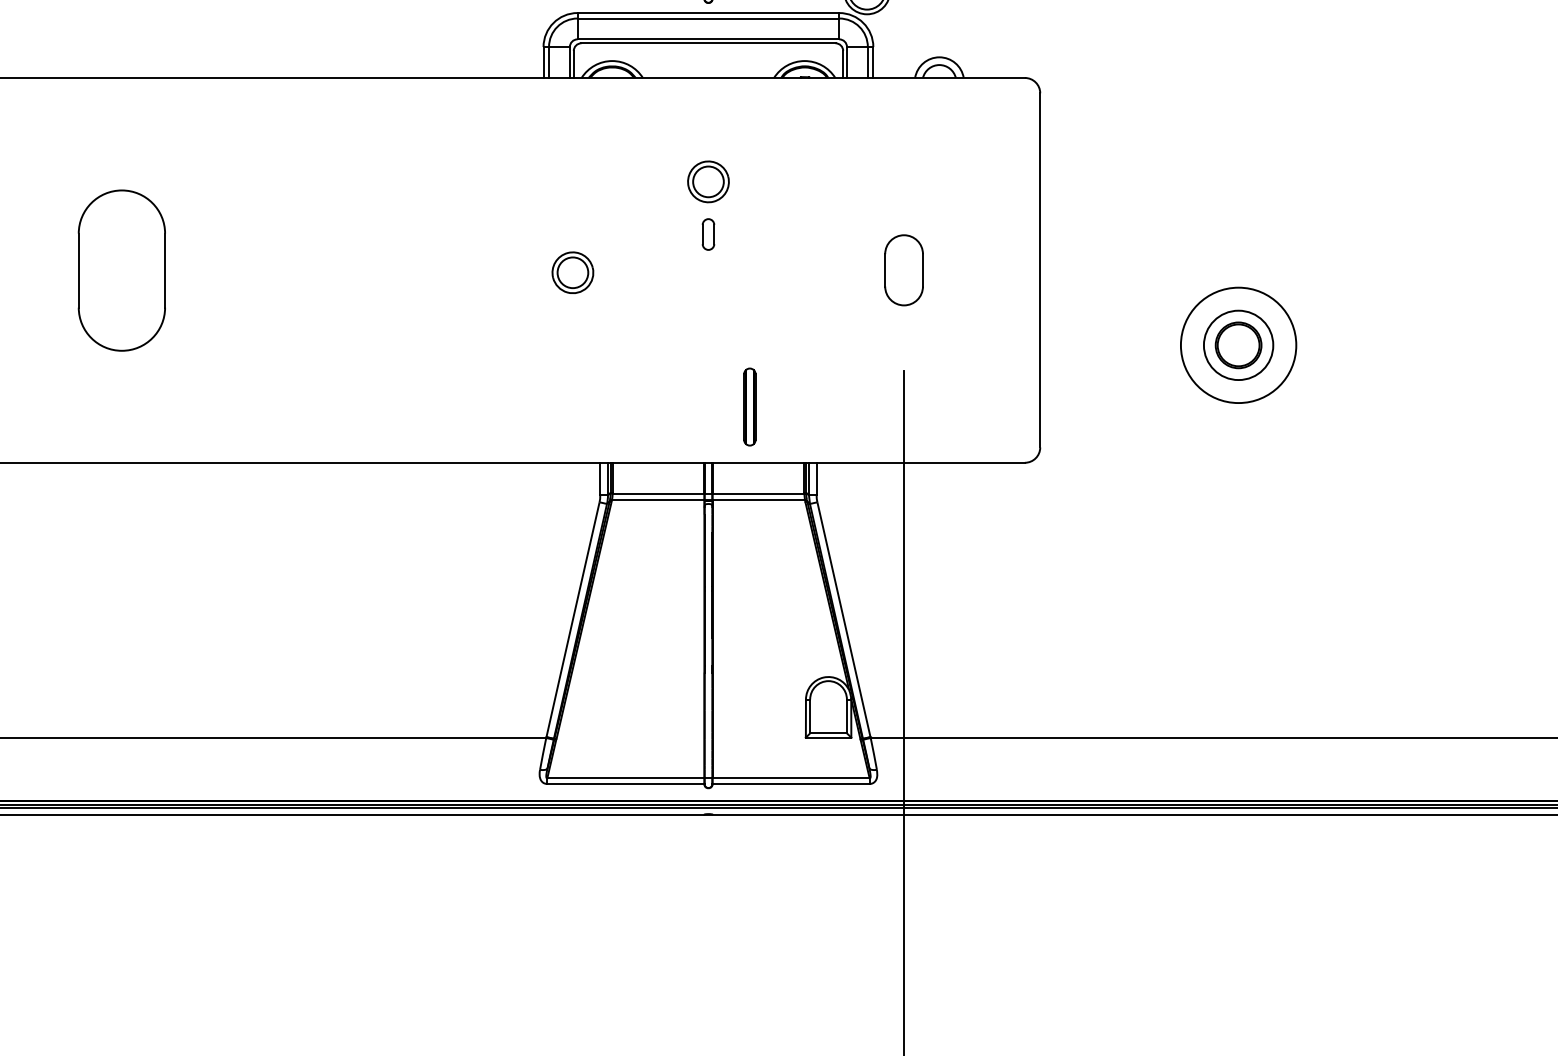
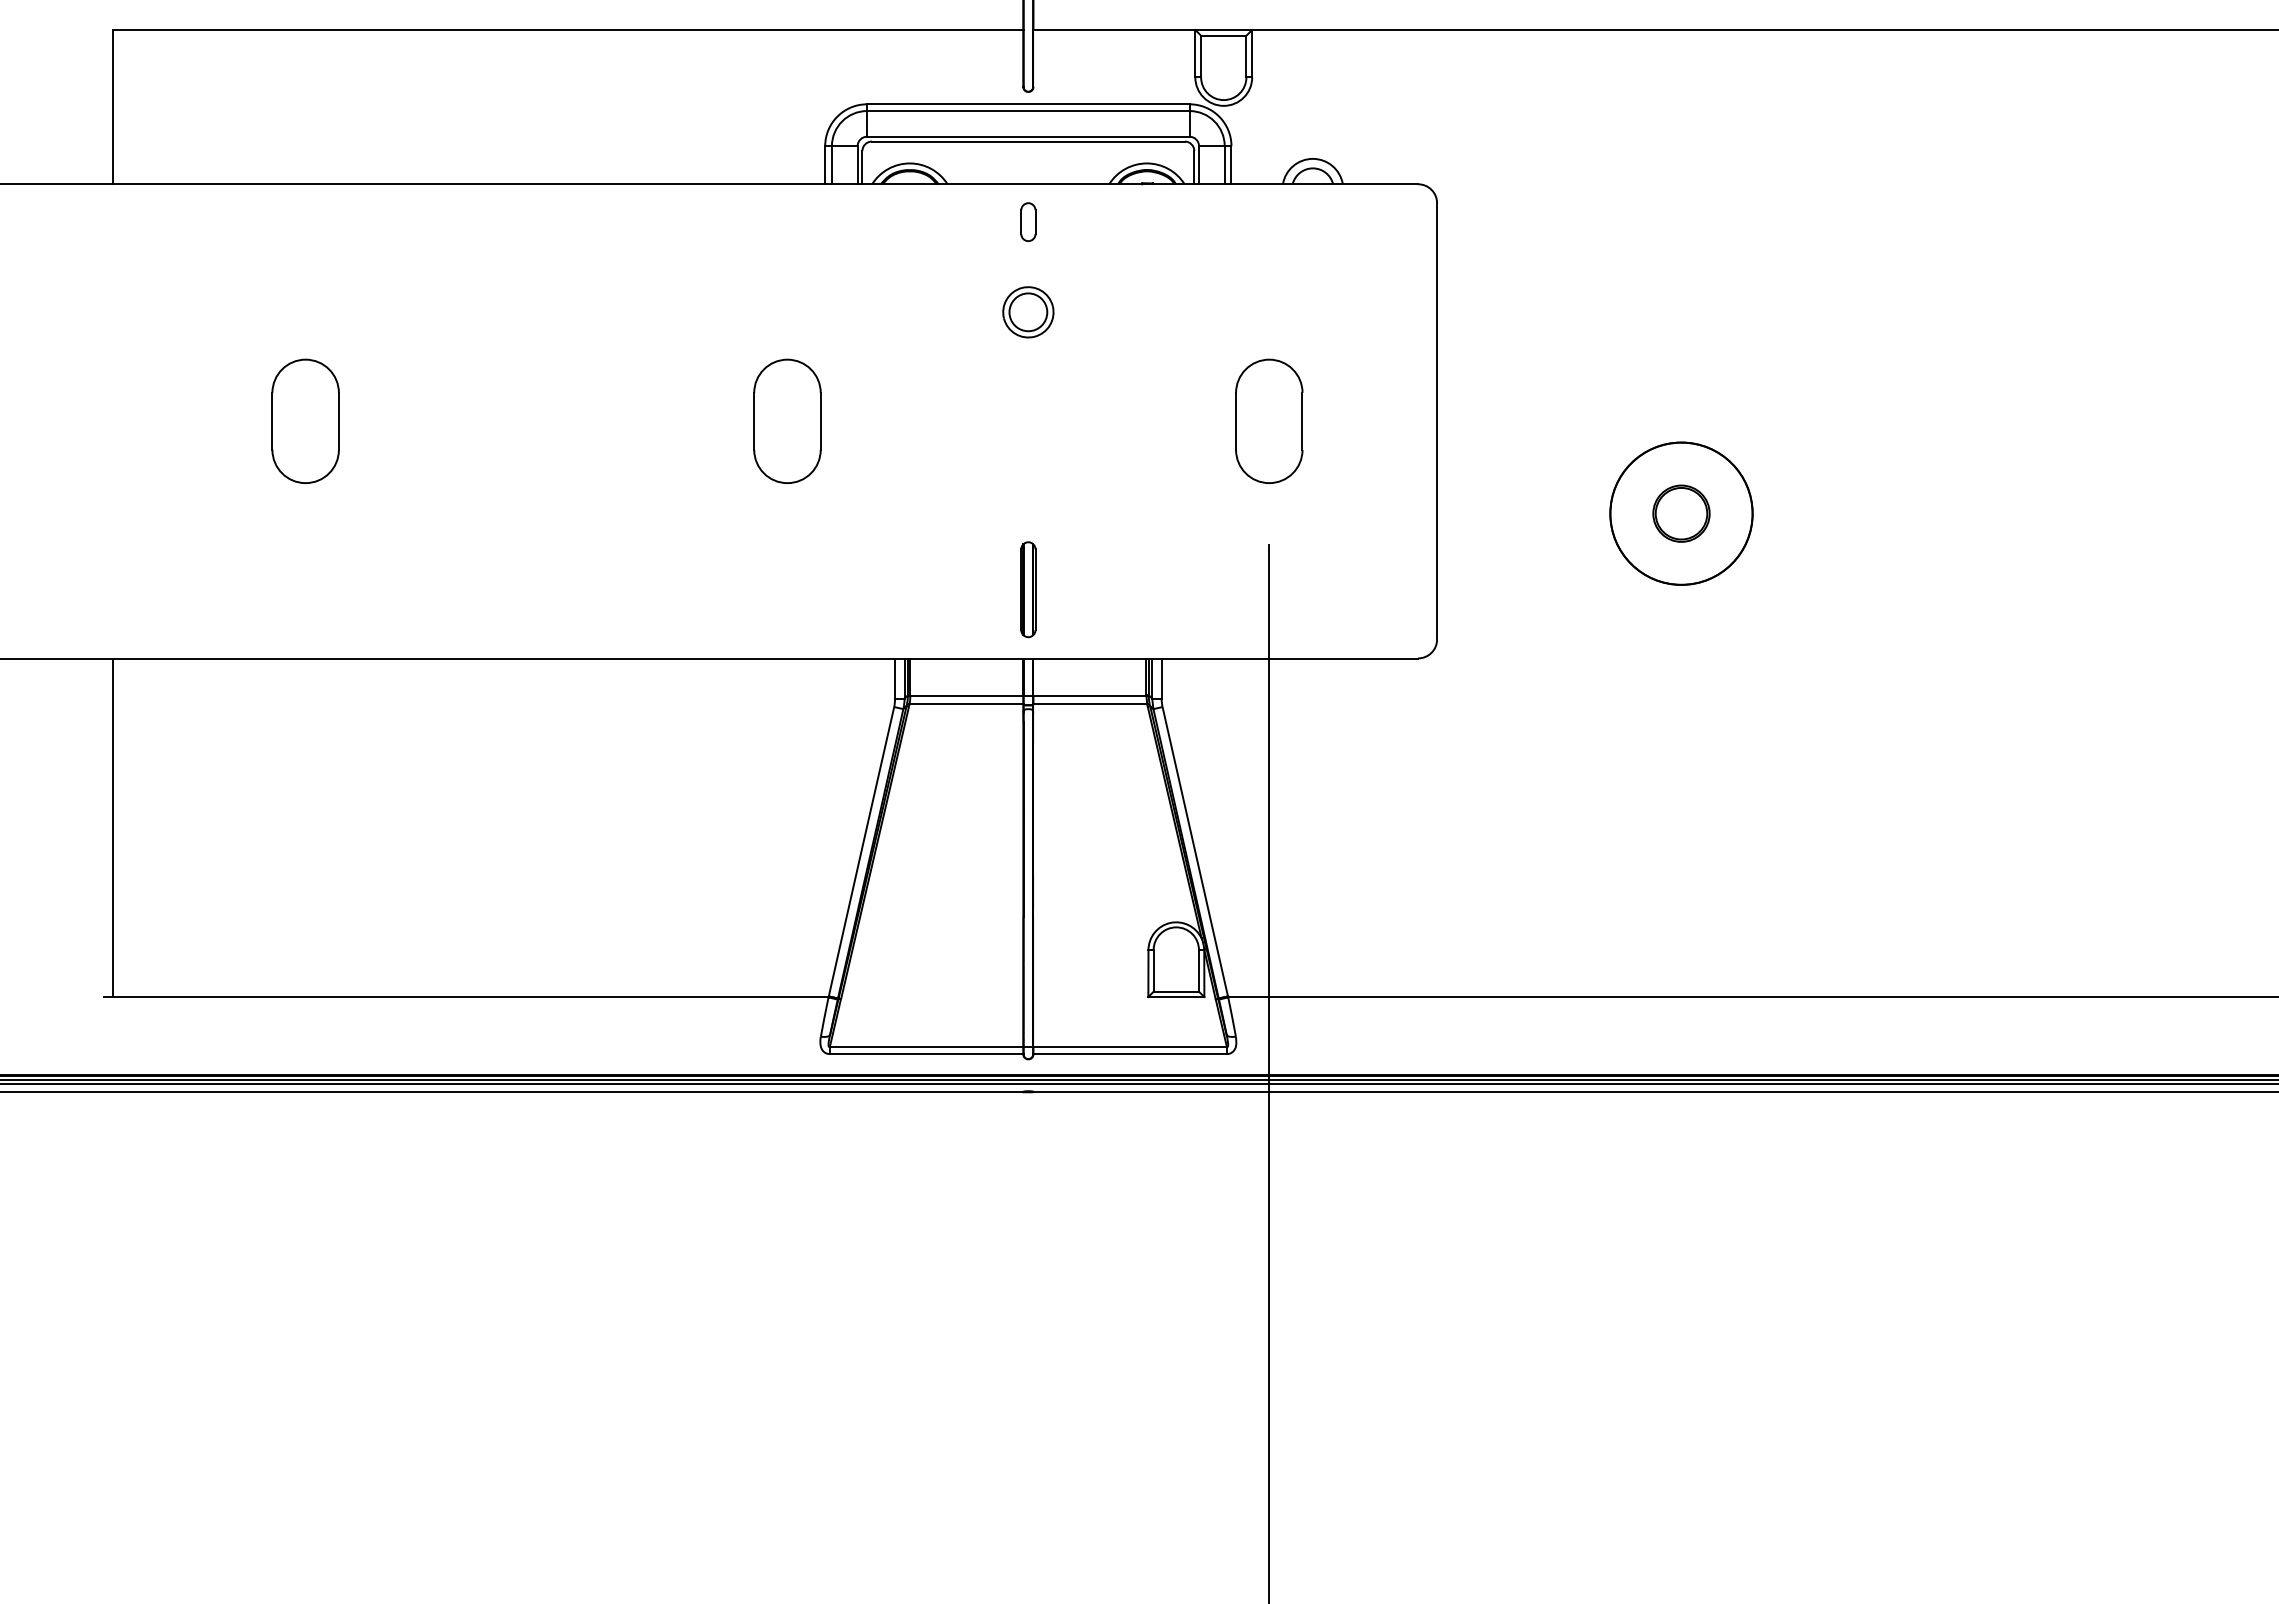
part: (708, 233) -> (1028, 221), moved
part: (121, 269) -> (305, 420), size x0.62
part: (512, 269) -> (787, 420), added
part: (904, 269) -> (1269, 420), size x1.43
part: (573, 272) -> (861, 424), removed
circle: (1238, 345) -> (1681, 513), size x1.67
part: (749, 406) -> (1028, 589), moved

